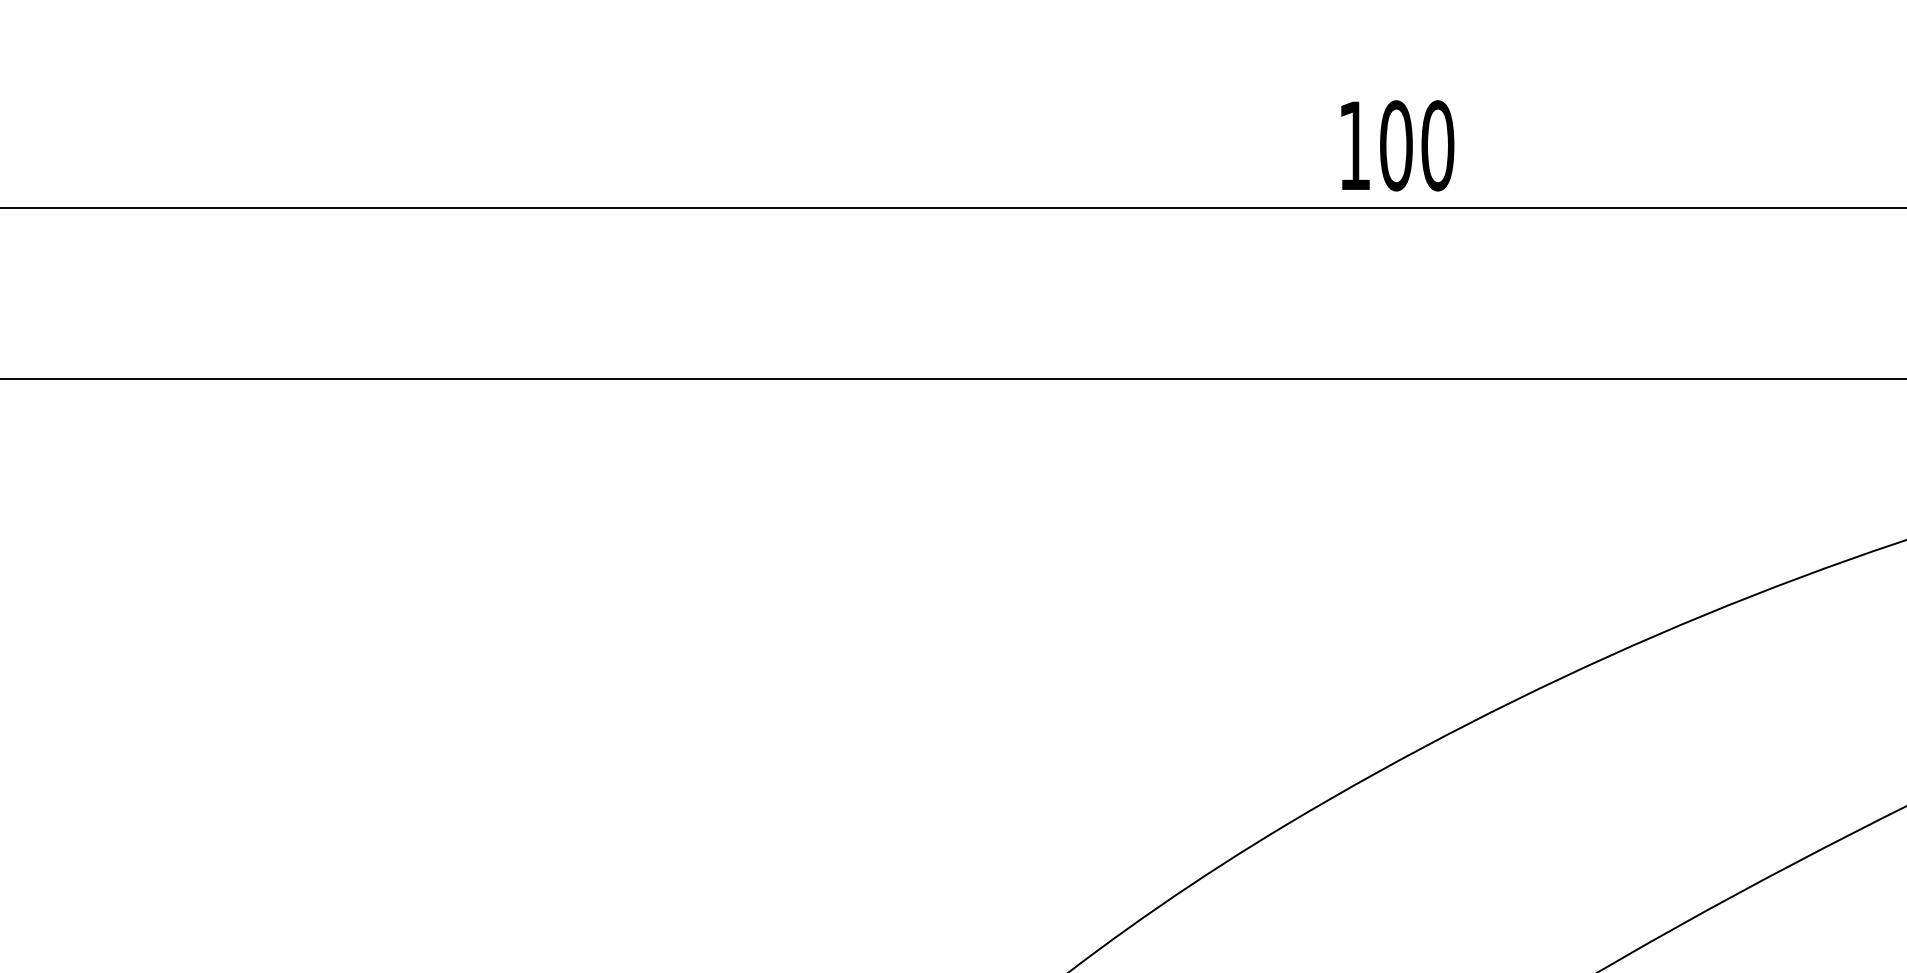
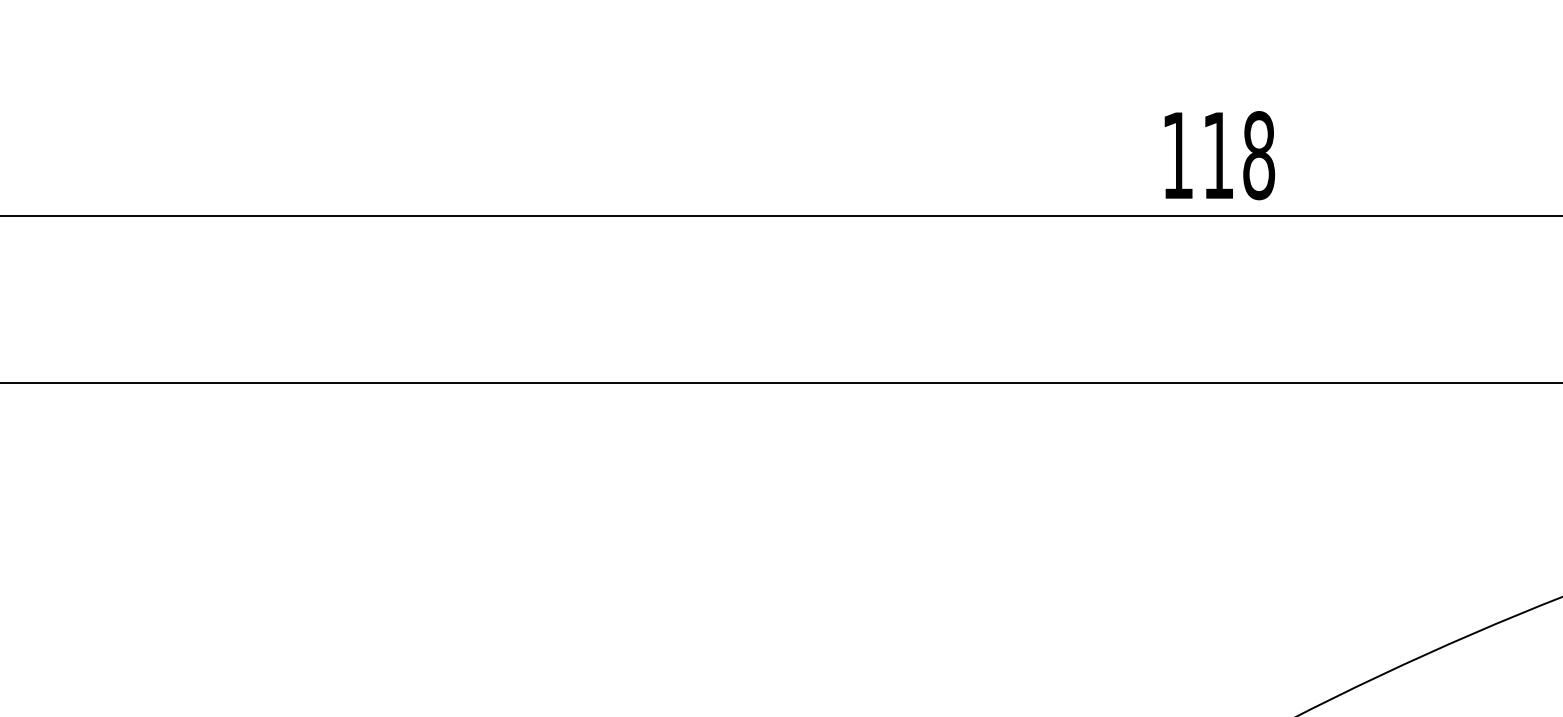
text: (1417, 145) -> (1239, 155), 100 -> 118

